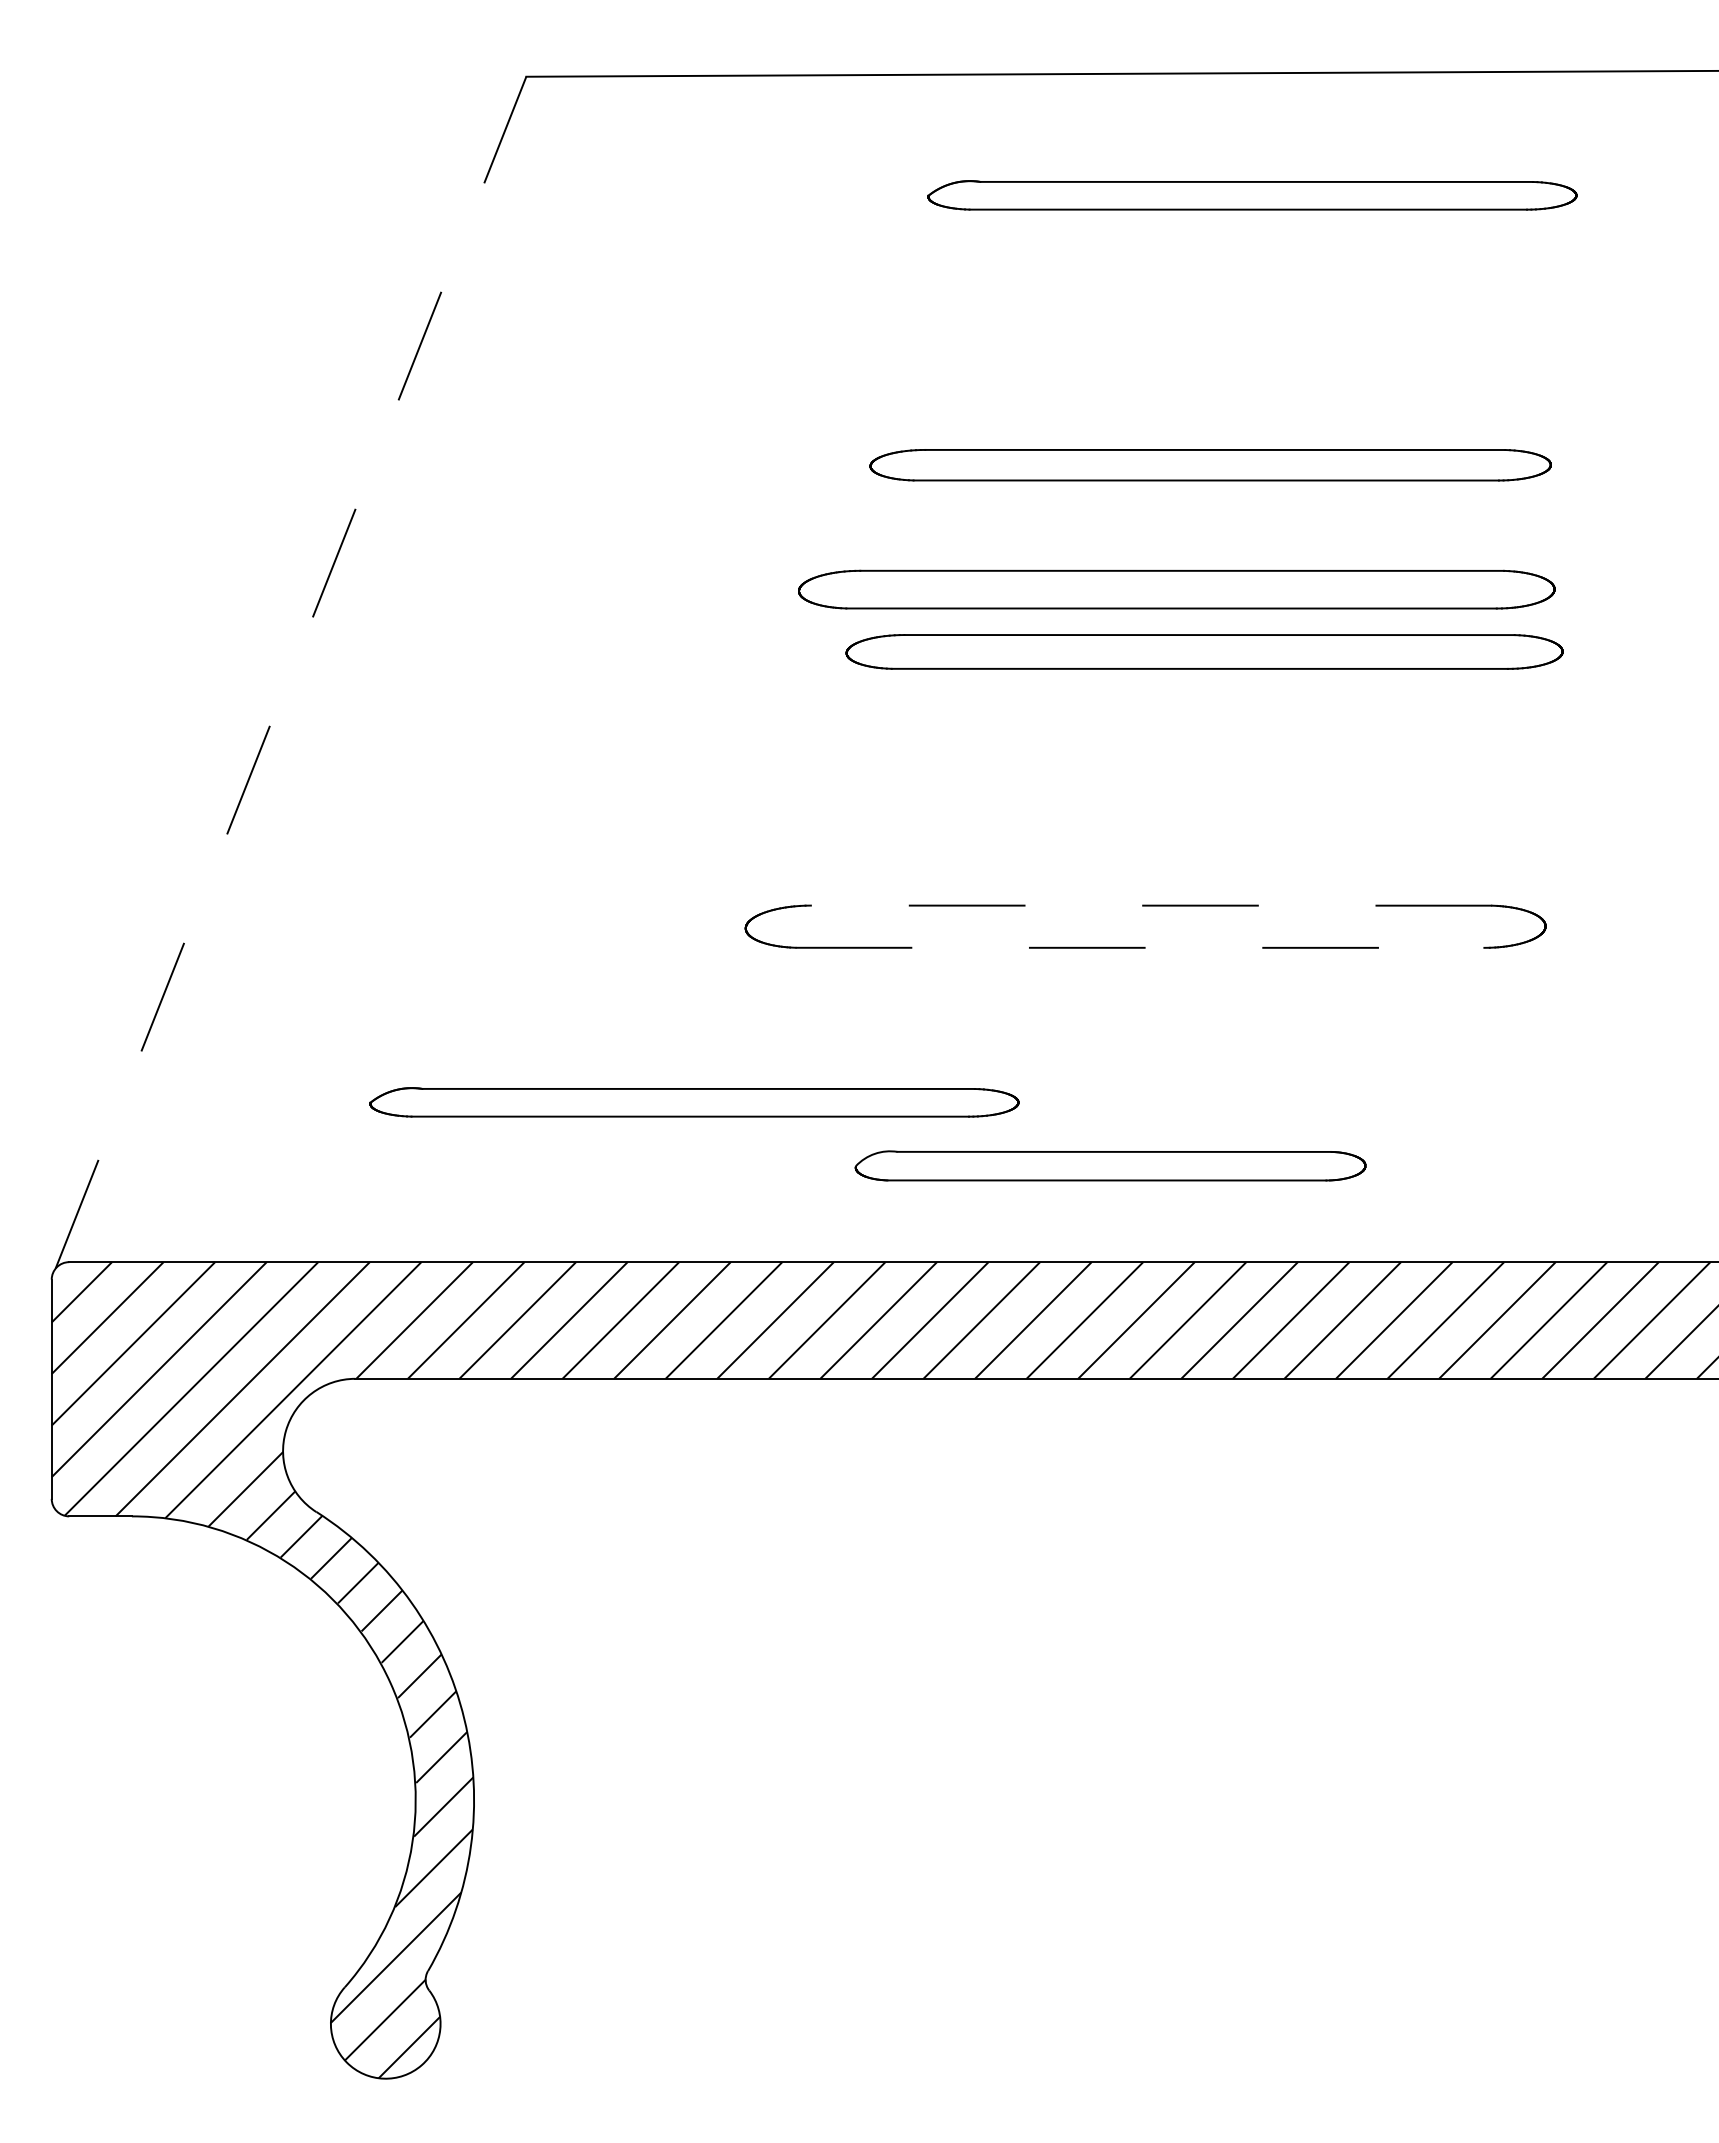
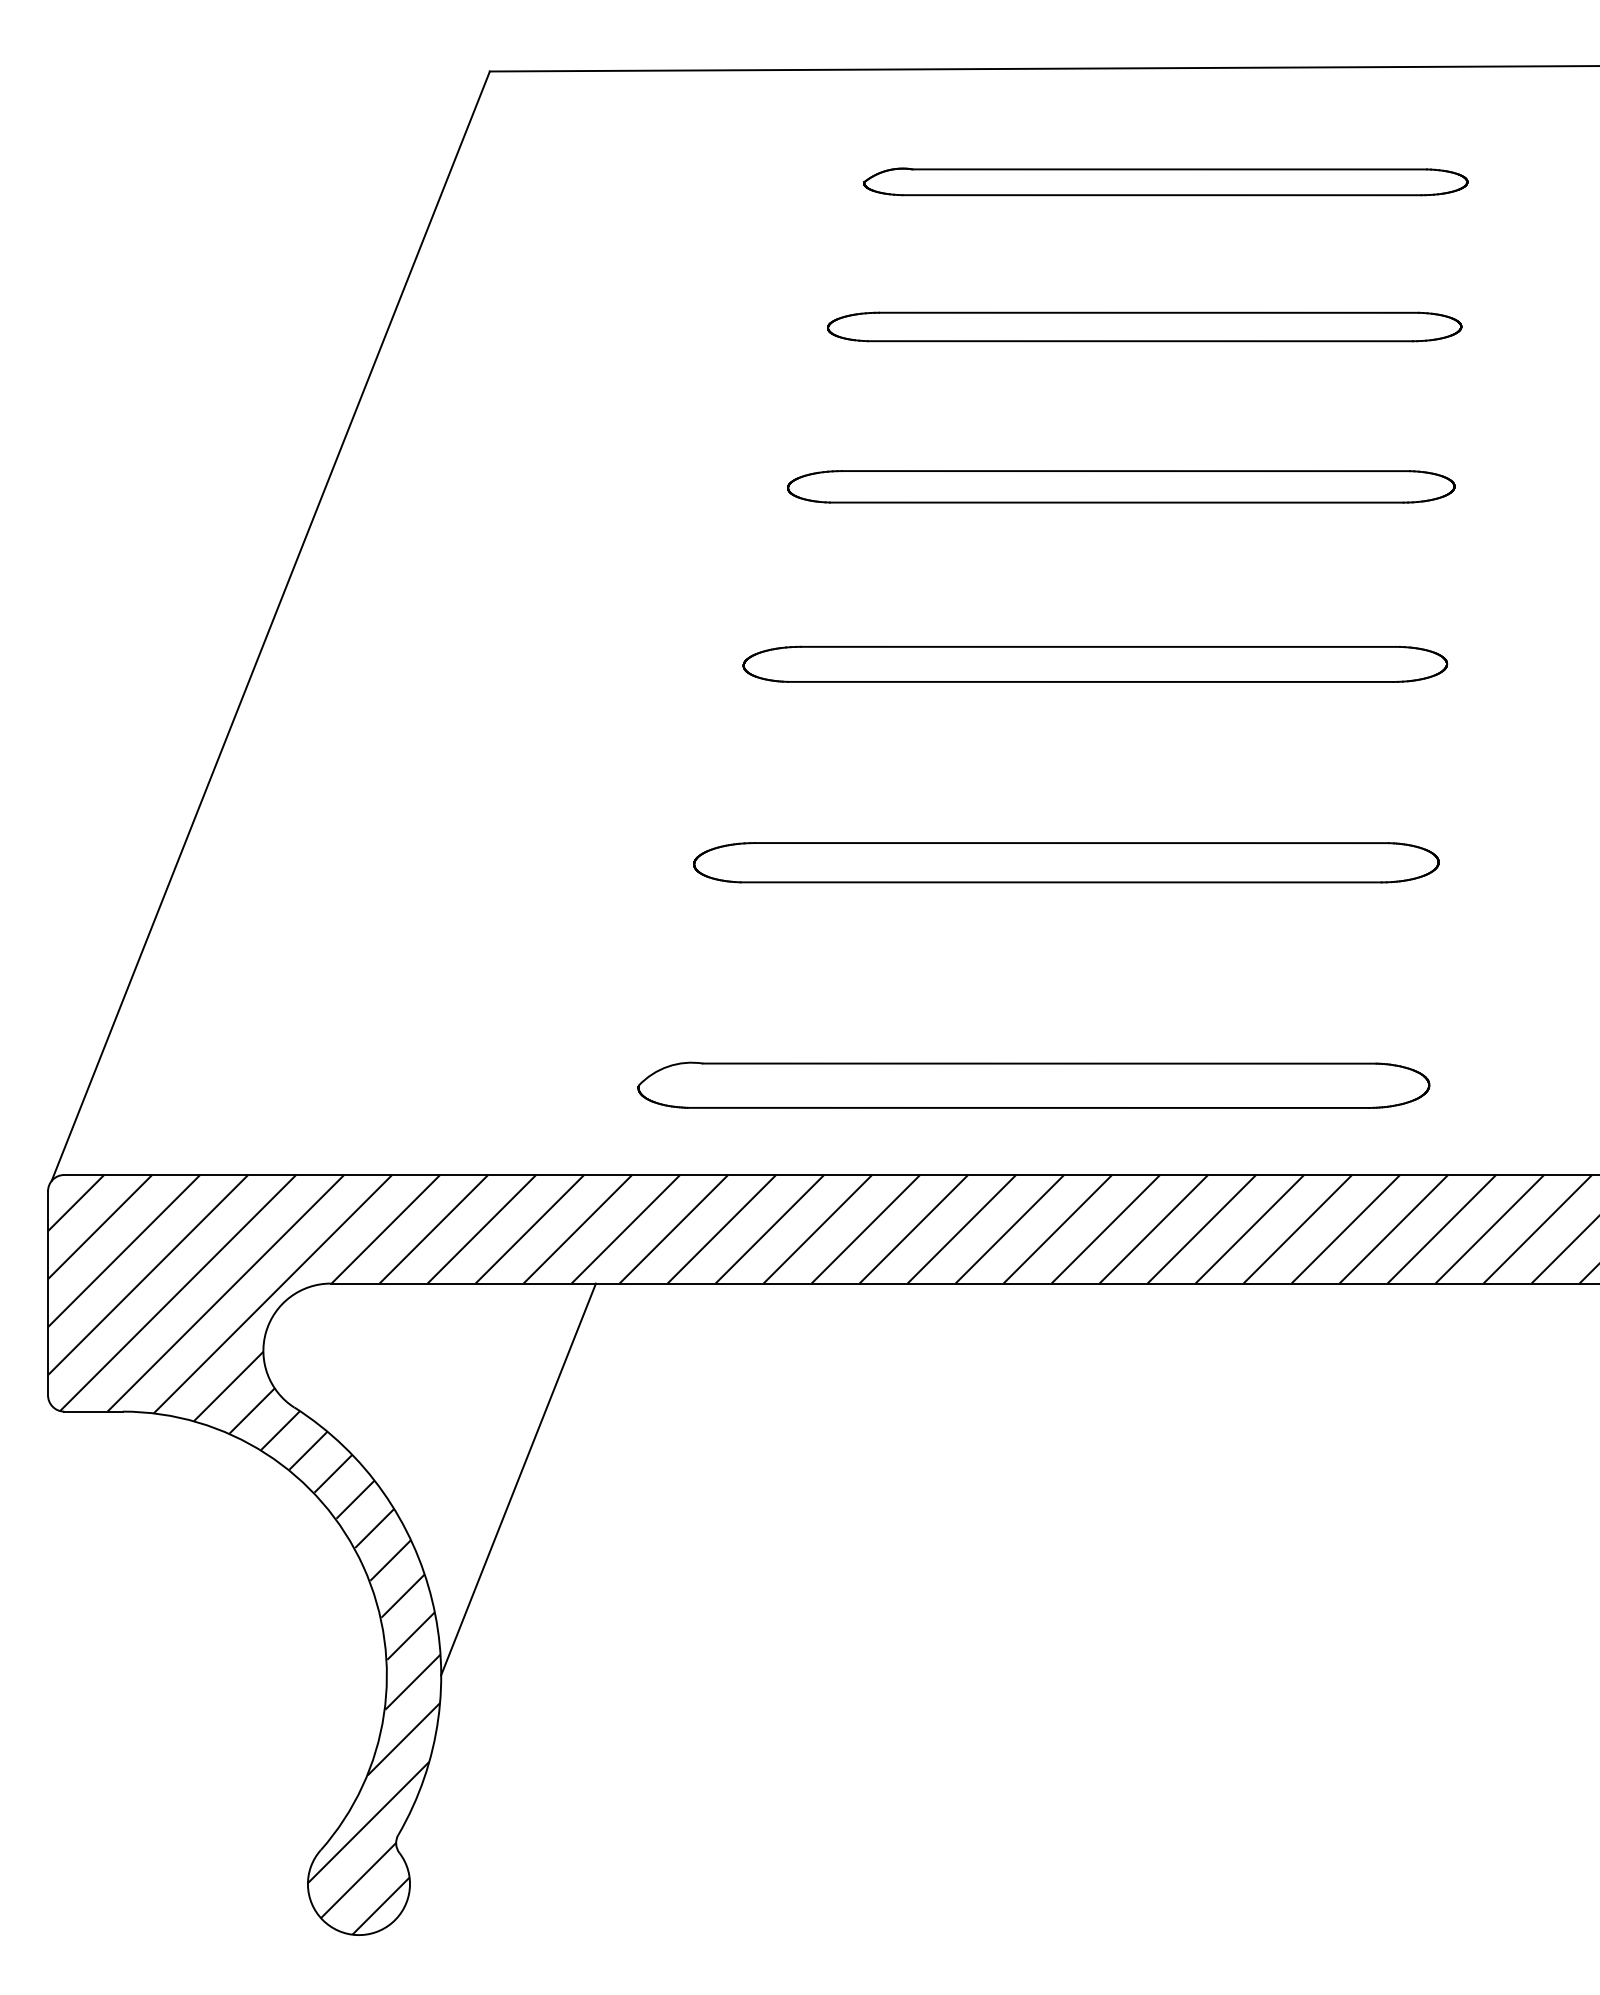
part: (1210, 465) -> (1144, 327), moved
part: (1176, 589) -> (1095, 664), moved
part: (1204, 651) -> (1121, 486), moved
line: (291, 672) -> (271, 626), dashed -> solid
line: (1151, 905) -> (1071, 842), dashed -> solid
line: (1140, 947) -> (1061, 882), dashed -> solid
part: (694, 1102) -> (646, 1026), removed
part: (1110, 1165) -> (1033, 1085), size x1.67
line: (556, 1588) -> (517, 1478), added

